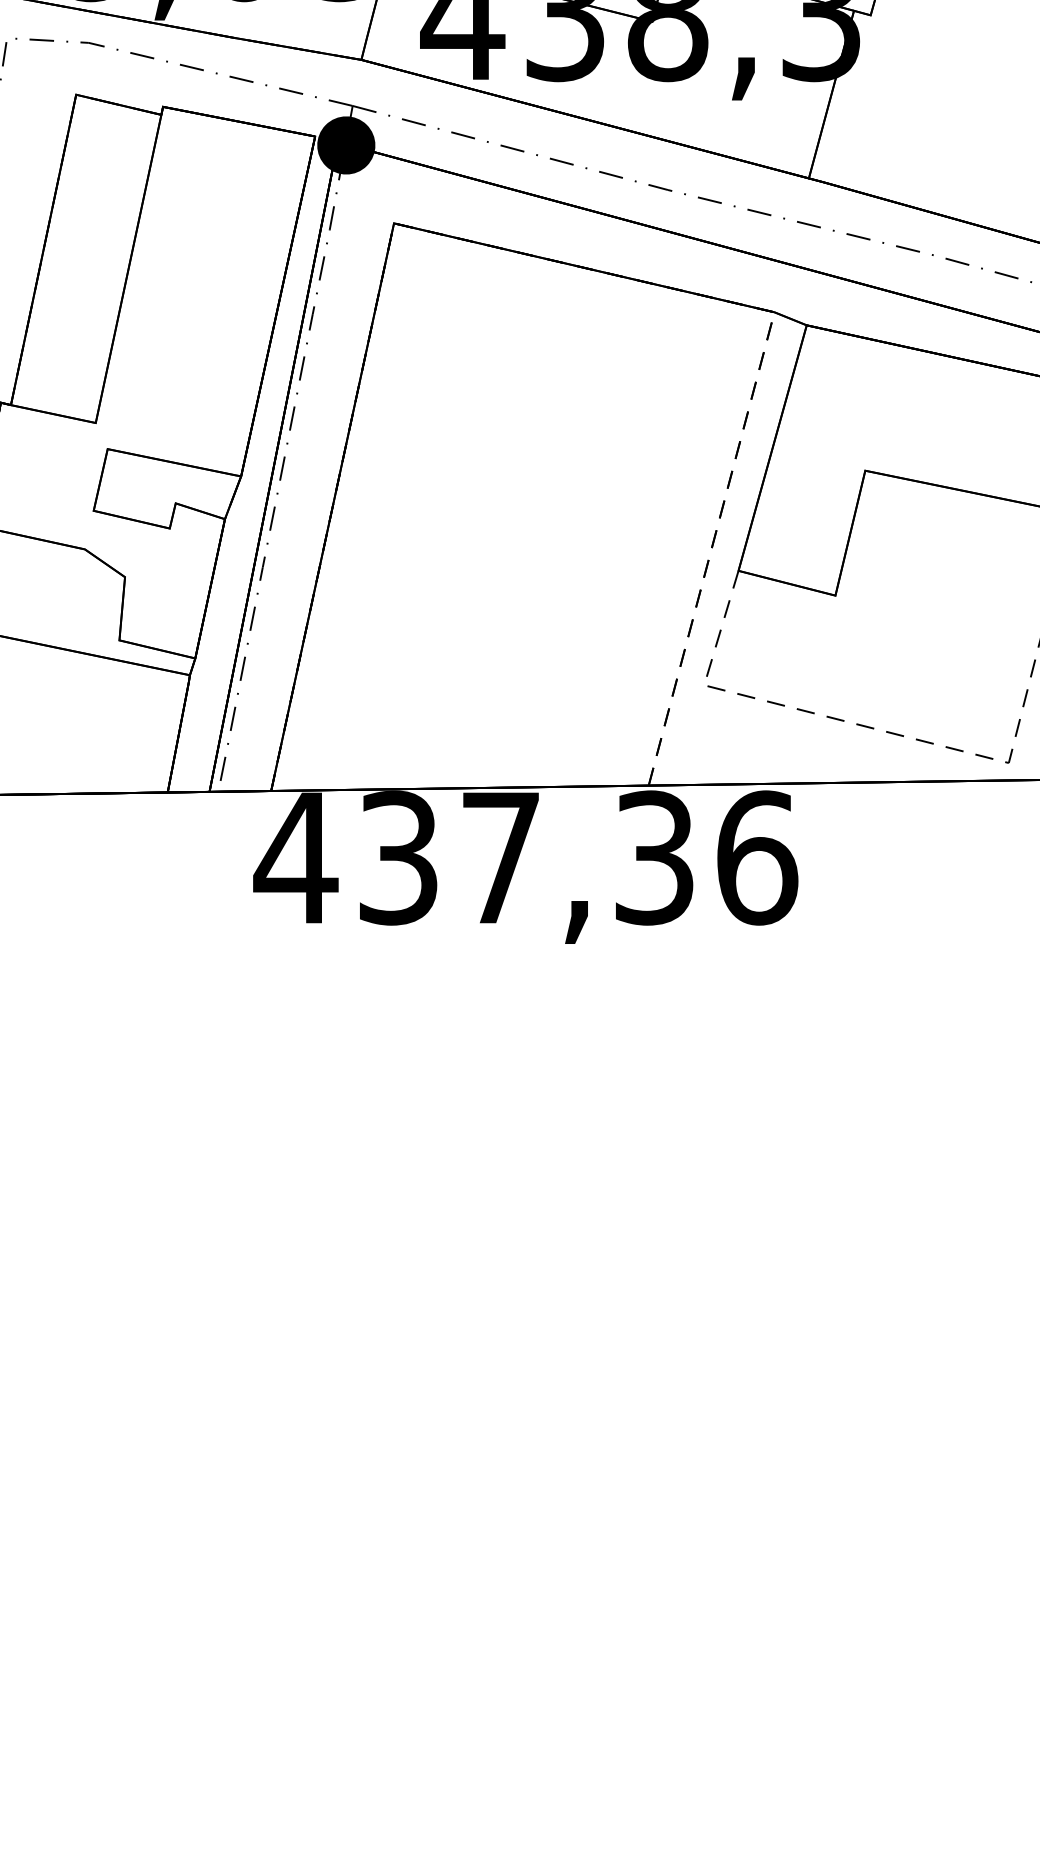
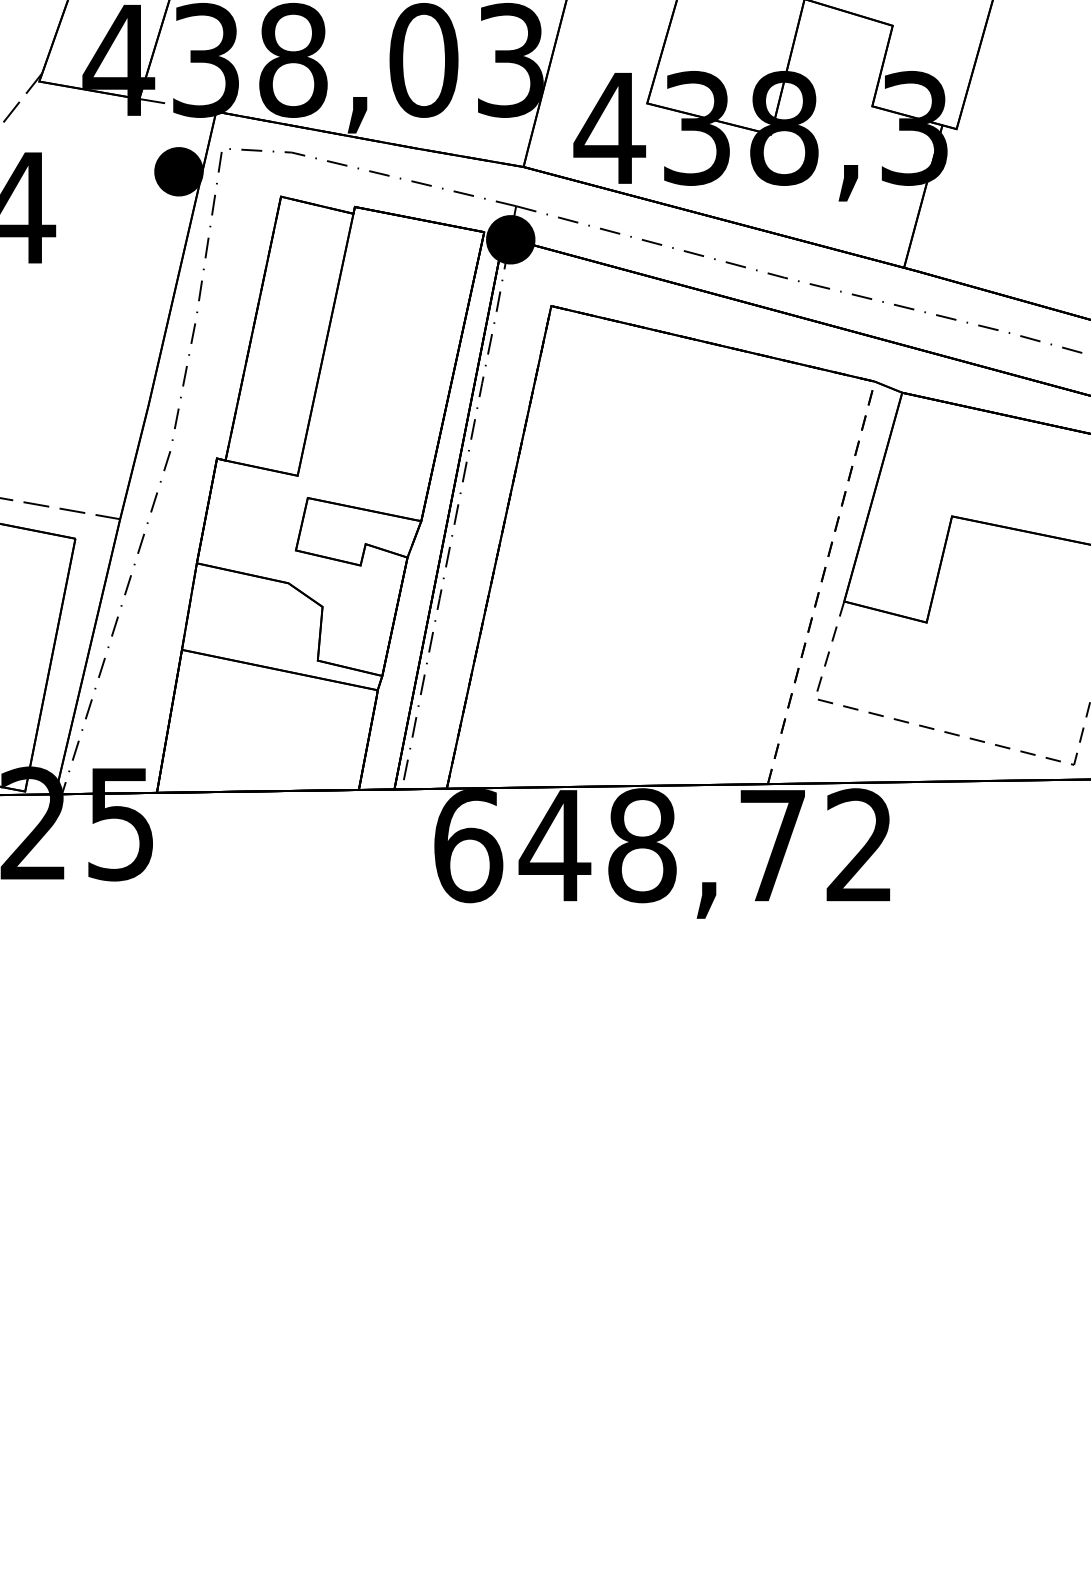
text: (525, 857) -> (663, 845), 437,36 -> 648,72

